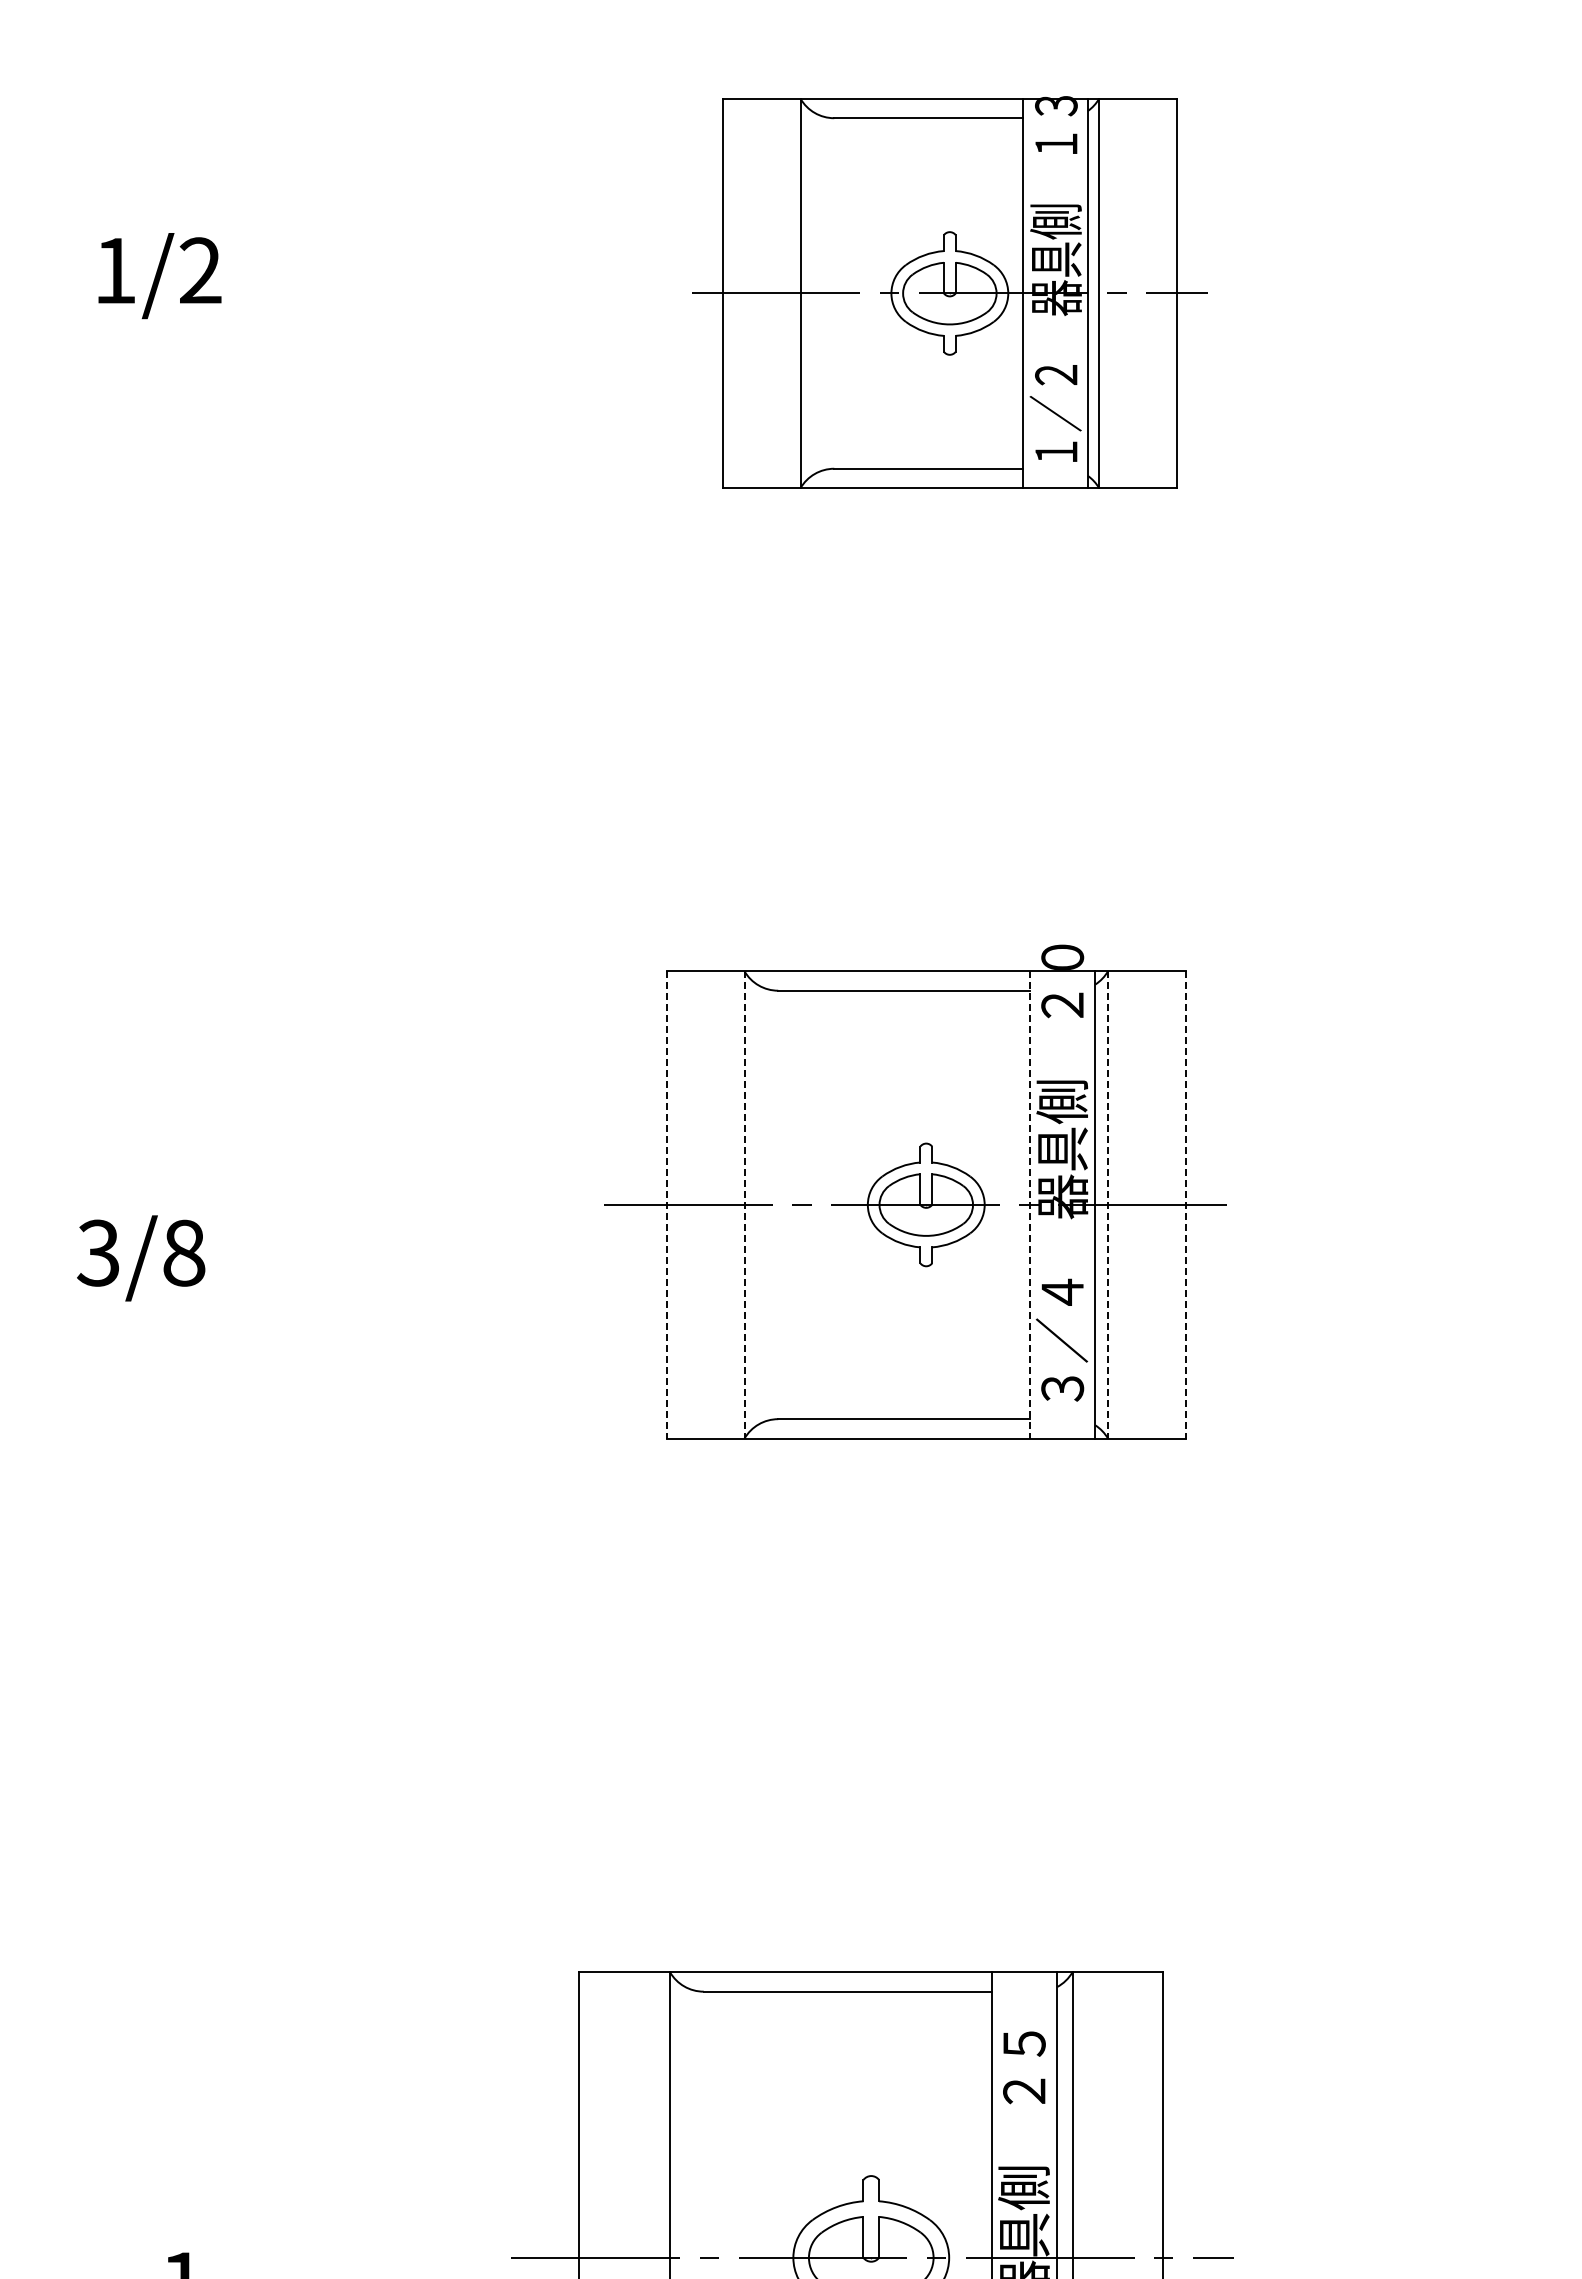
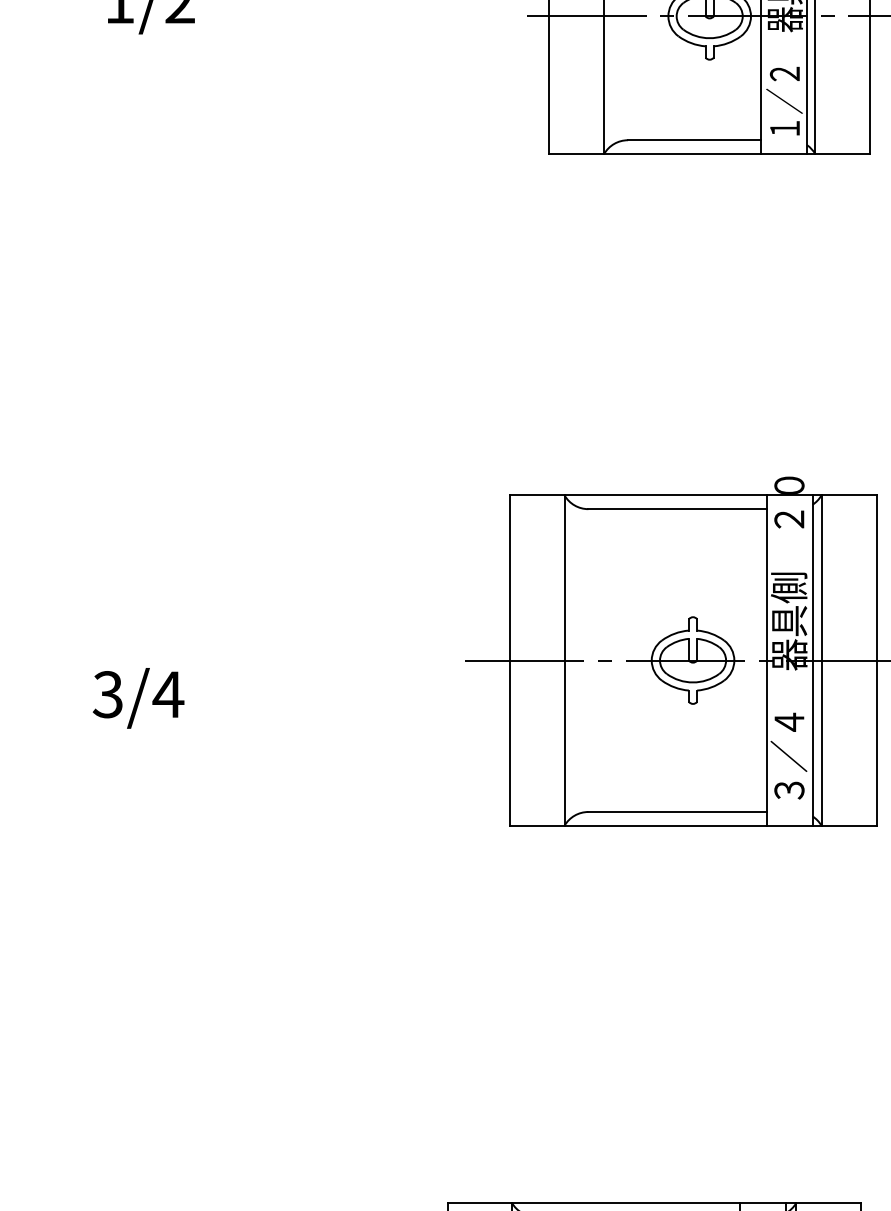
line: (666, 1204) -> (509, 660), dashed -> solid
line: (744, 1204) -> (564, 660), dashed -> solid
line: (1030, 1204) -> (766, 660), dashed -> solid
line: (1108, 1204) -> (821, 660), dashed -> solid
line: (1185, 1204) -> (876, 660), dashed -> solid
text: (183, 1252) -> (168, 694), 3/8 -> 3/4

